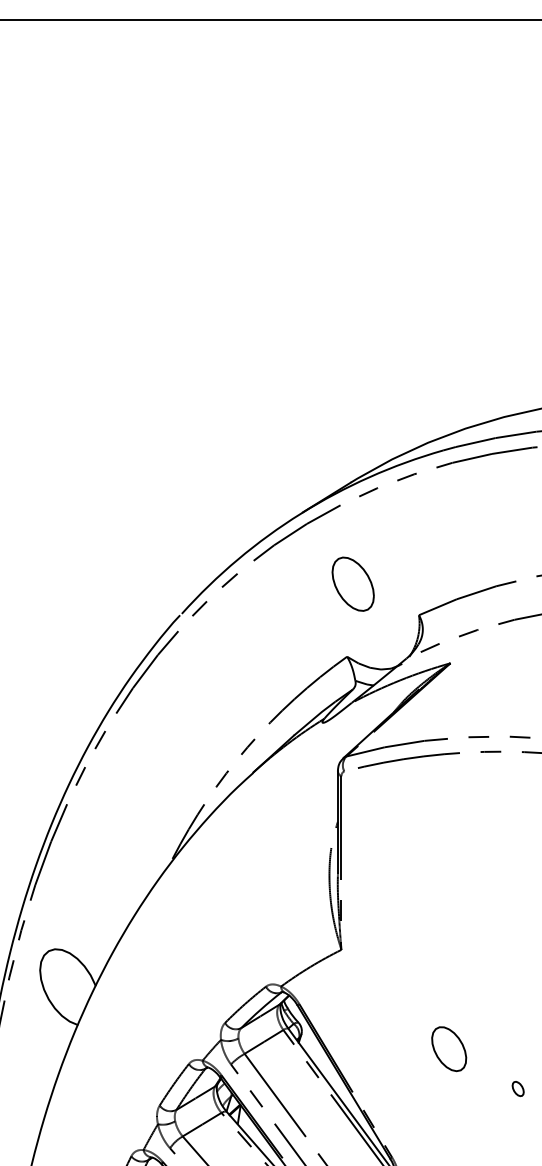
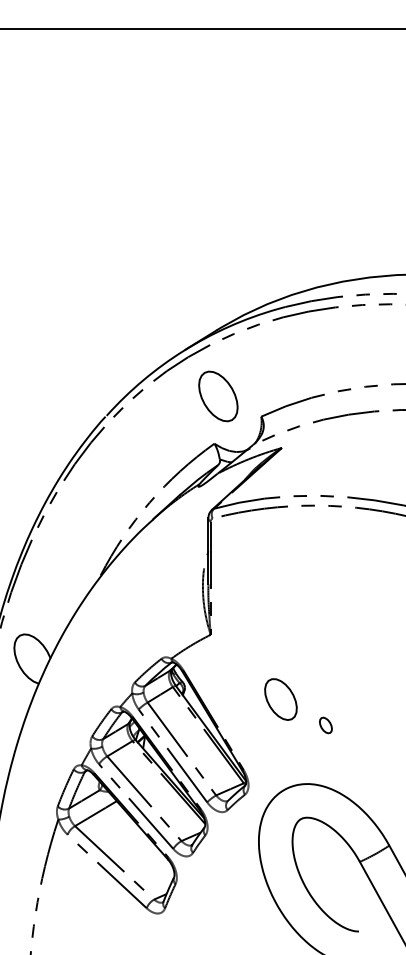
part: (353, 584) -> (218, 396), size x1.43
part: (448, 1049) -> (280, 699), size x1.43
part: (517, 1088) -> (325, 725), size x1.67

